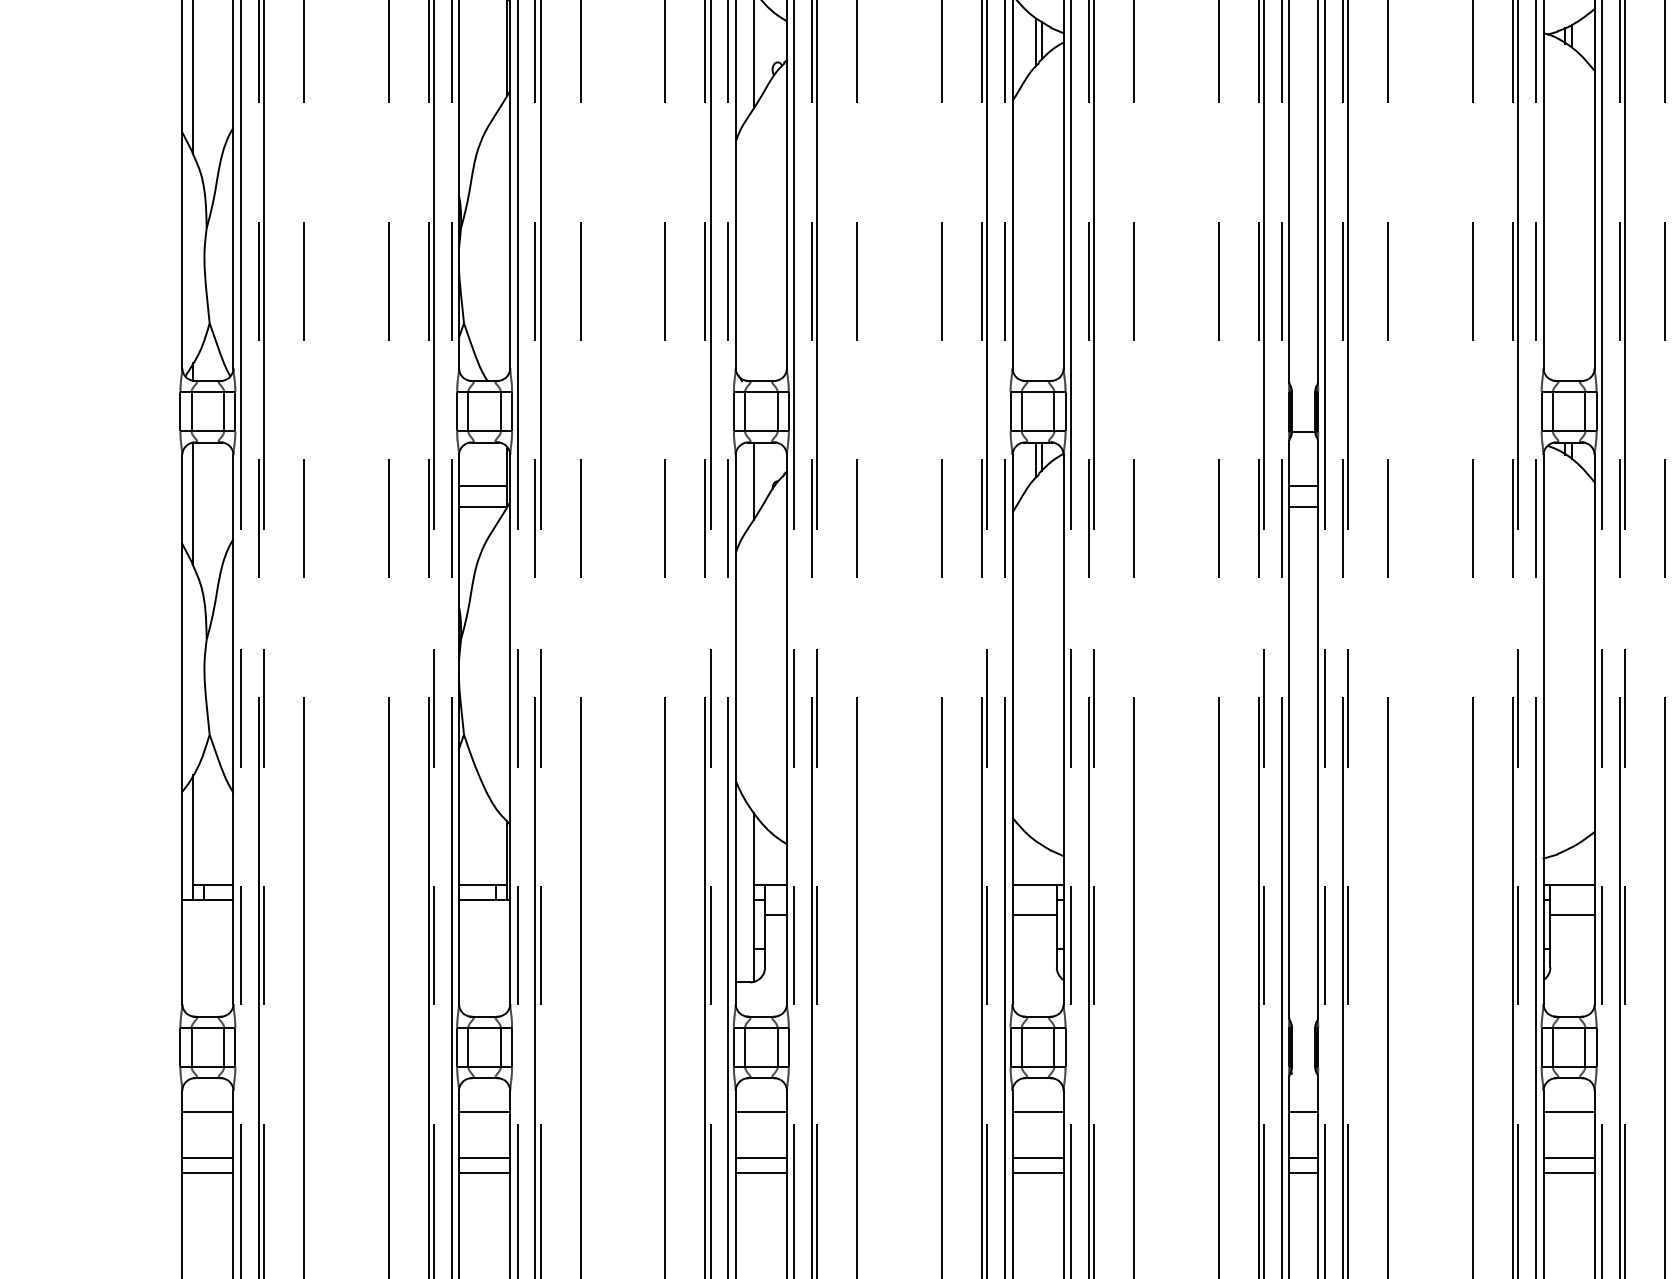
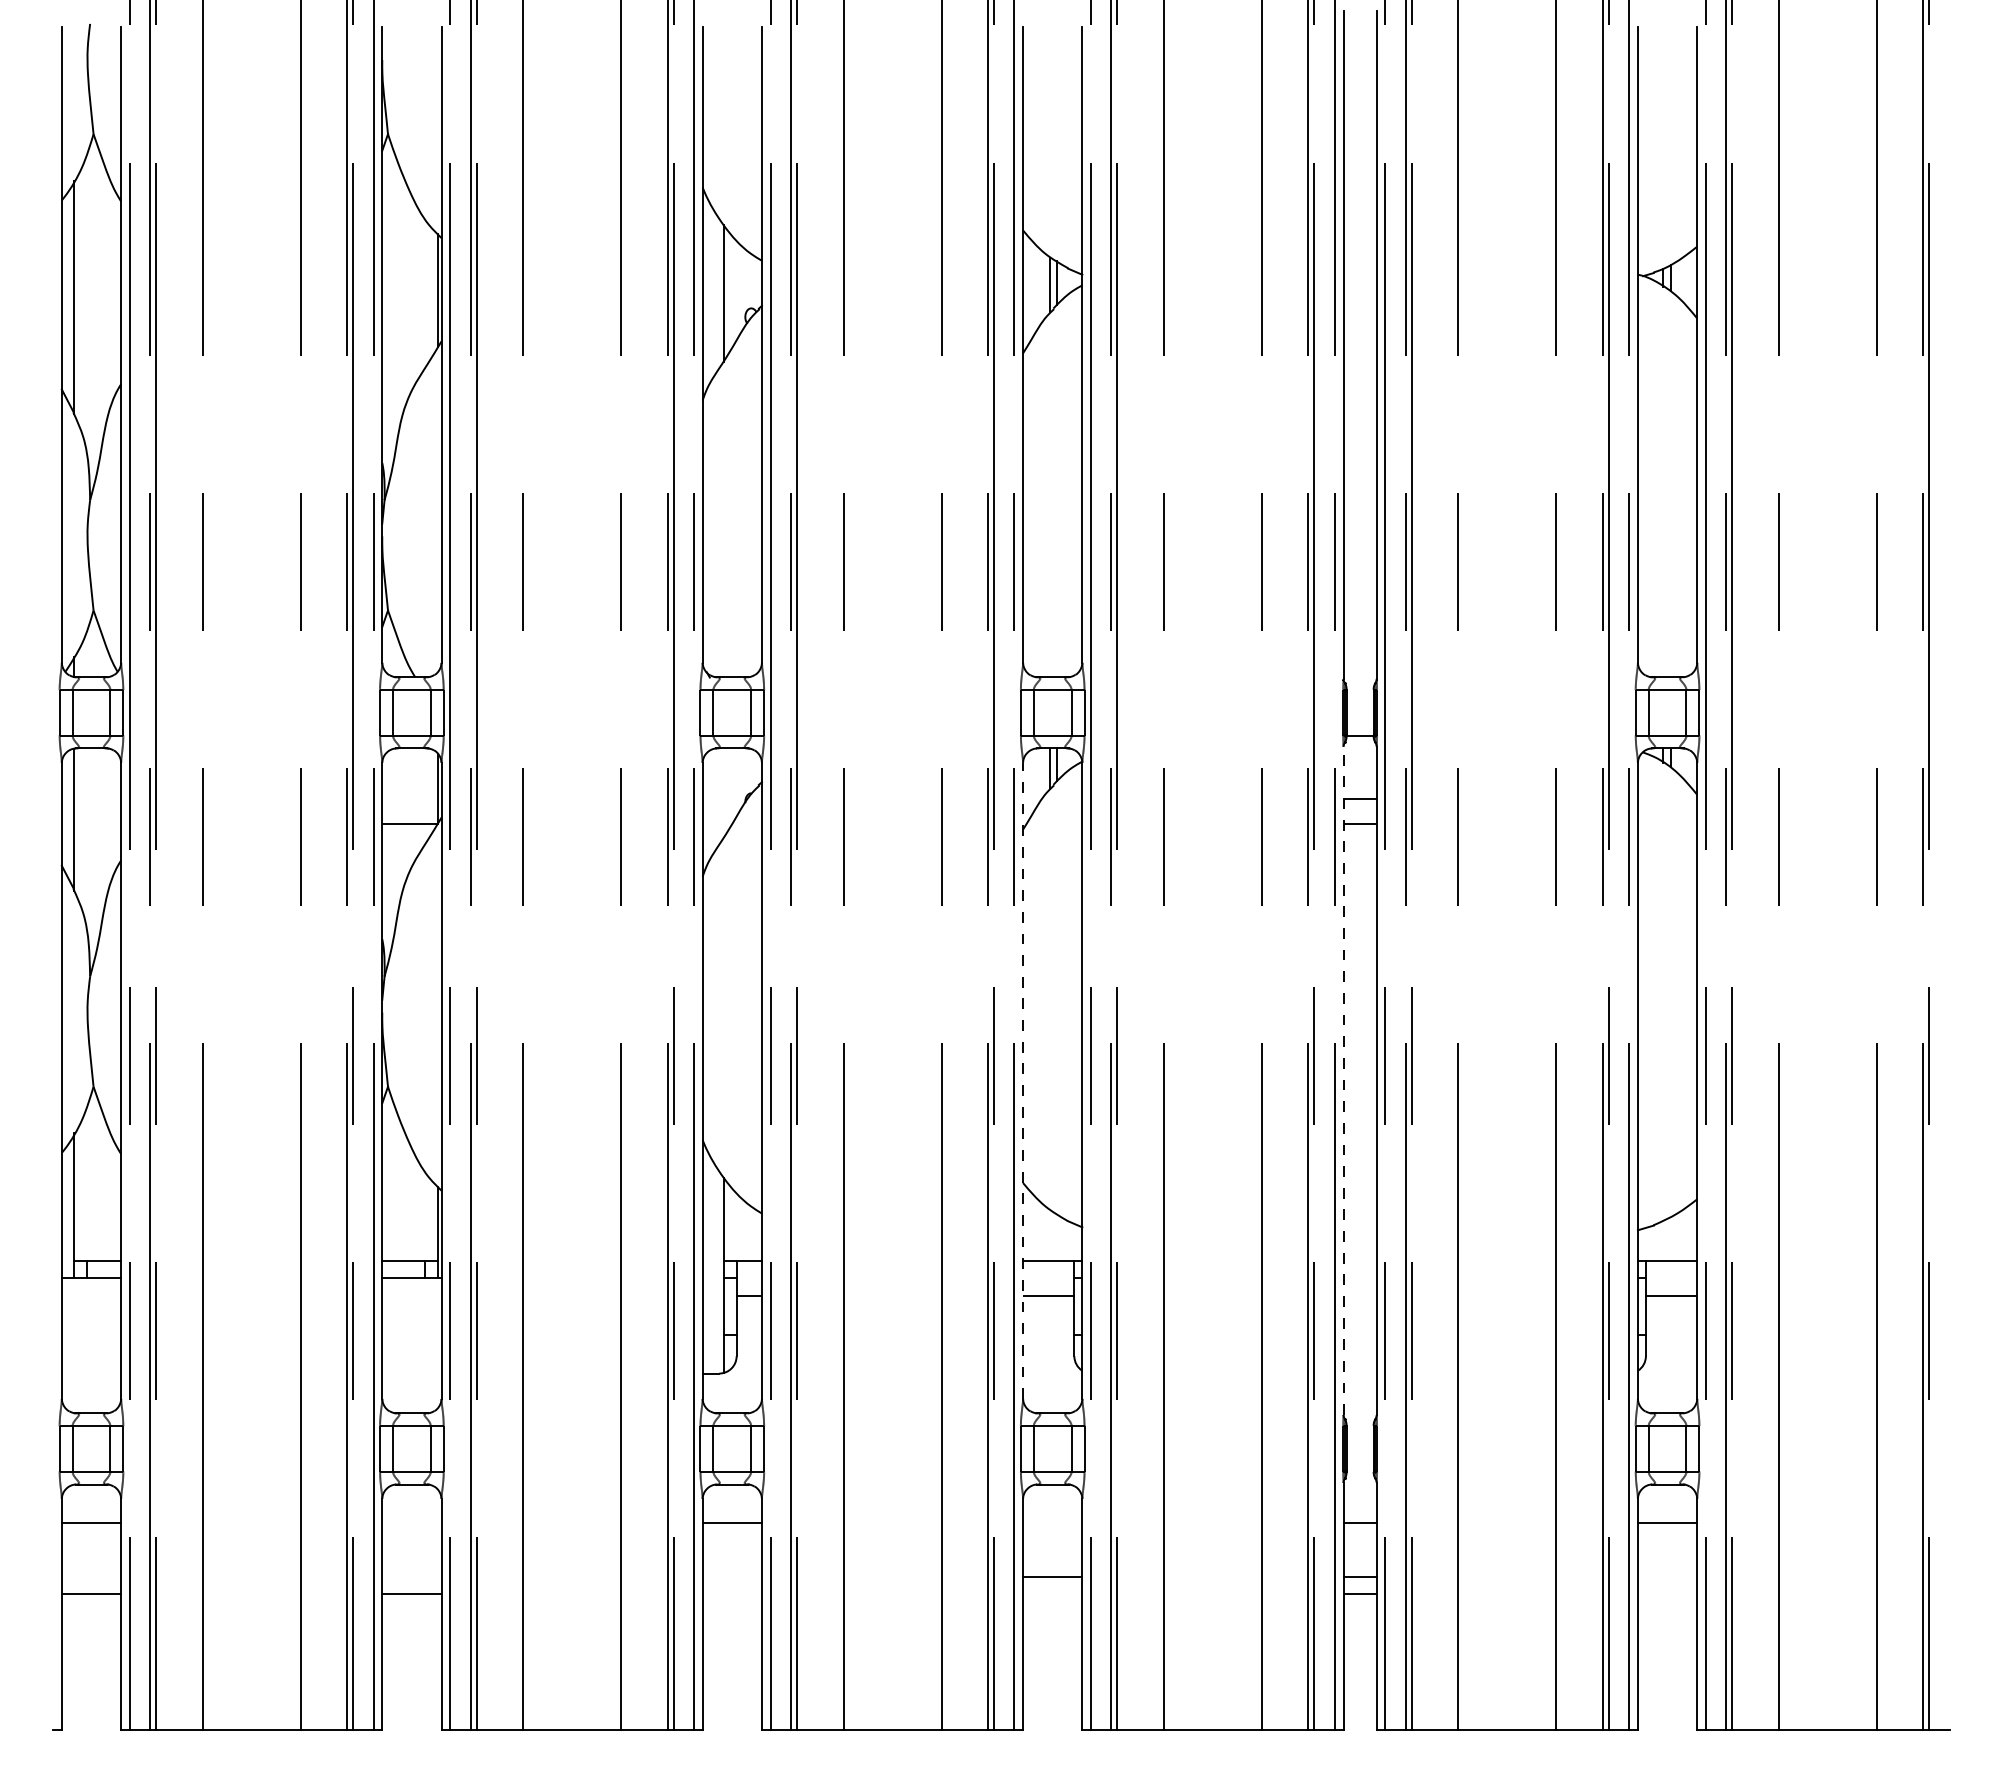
line: (753, 480) -> (723, 792), removed
line: (482, 486) -> (409, 799), removed
line: (1012, 729) -> (1023, 1080), solid -> dashed
line: (1289, 729) -> (1343, 1080), solid -> dashed
line: (484, 1111) -> (411, 1523), removed
line: (1037, 1111) -> (1052, 1523), removed
line: (207, 1158) -> (91, 1577), removed
line: (484, 1158) -> (411, 1577), removed
line: (760, 1158) -> (731, 1577), removed
line: (1569, 1158) -> (1667, 1577), removed
line: (760, 1173) -> (731, 1594), removed
line: (1037, 1173) -> (1052, 1594), removed
line: (1569, 1173) -> (1667, 1594), removed

